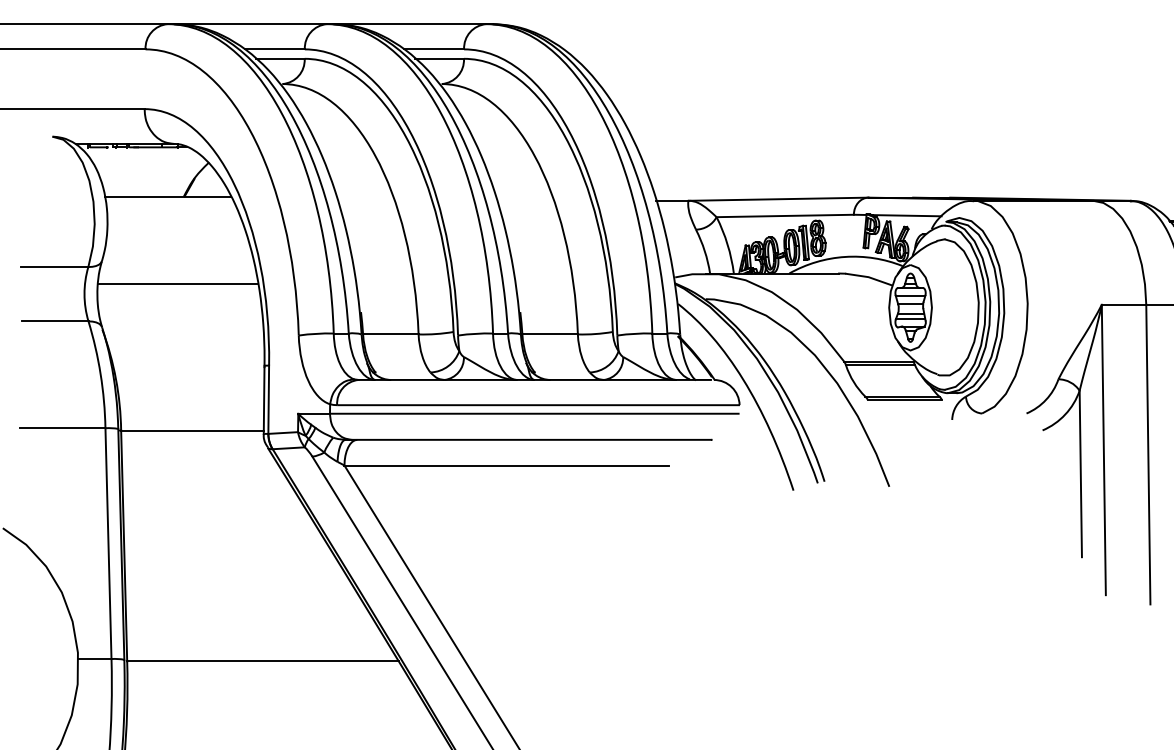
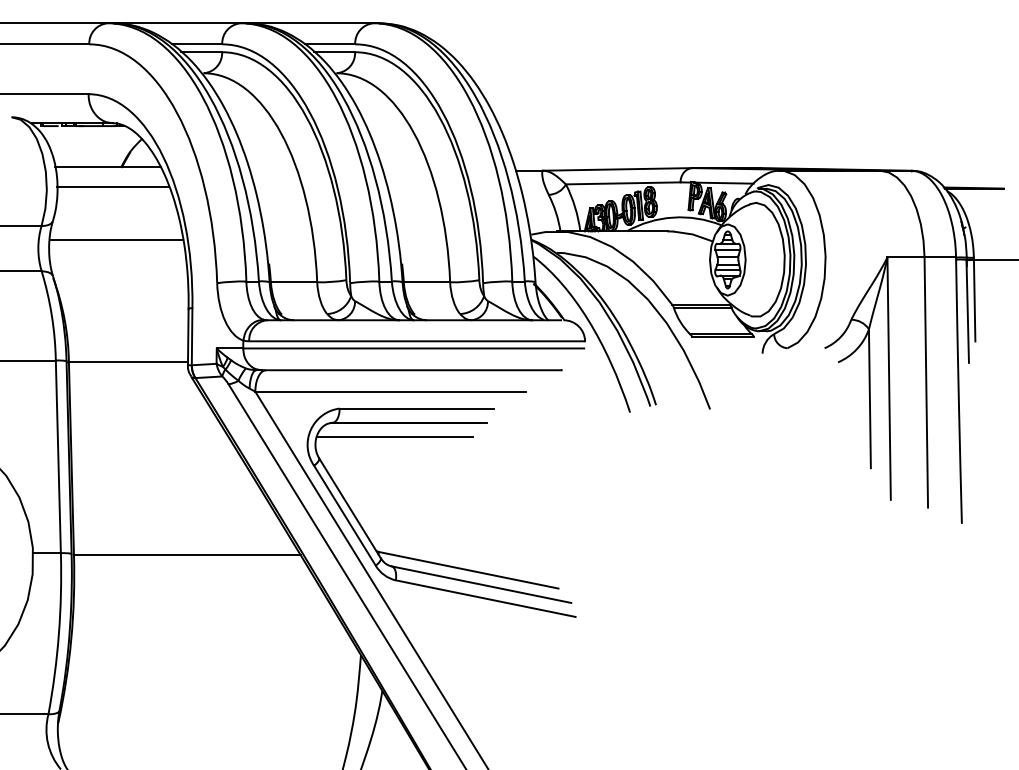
line: (174, 220) -> (113, 187), added
part: (555, 668) -> (431, 561), added

